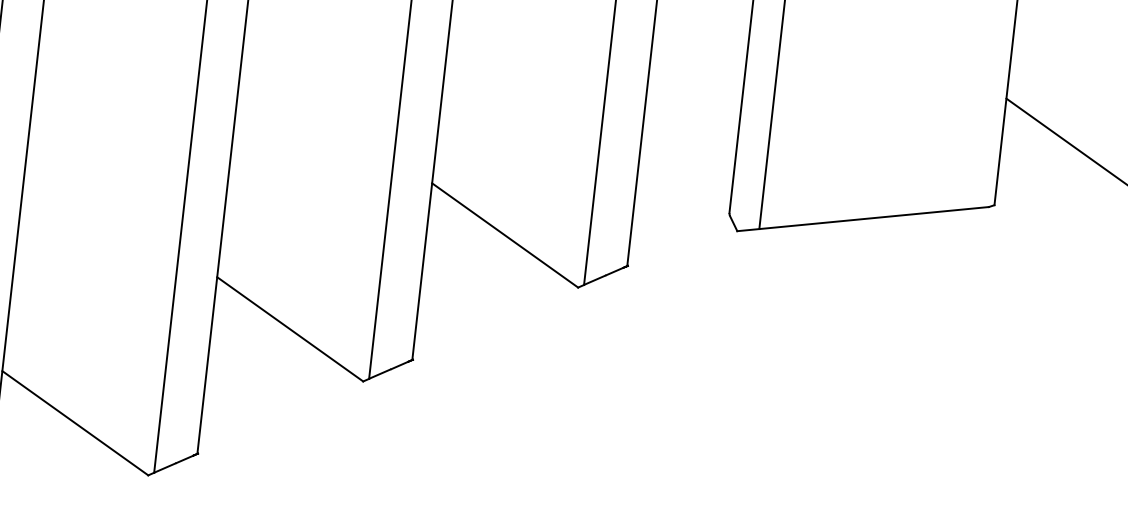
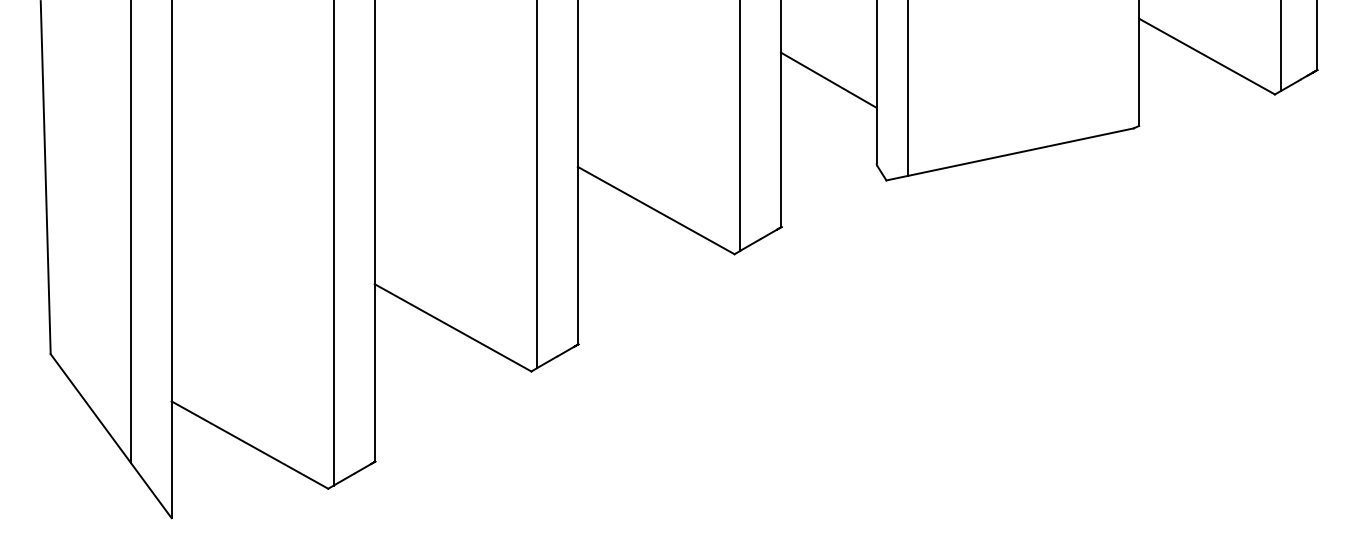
line: (691, 124) -> (828, 79), added

